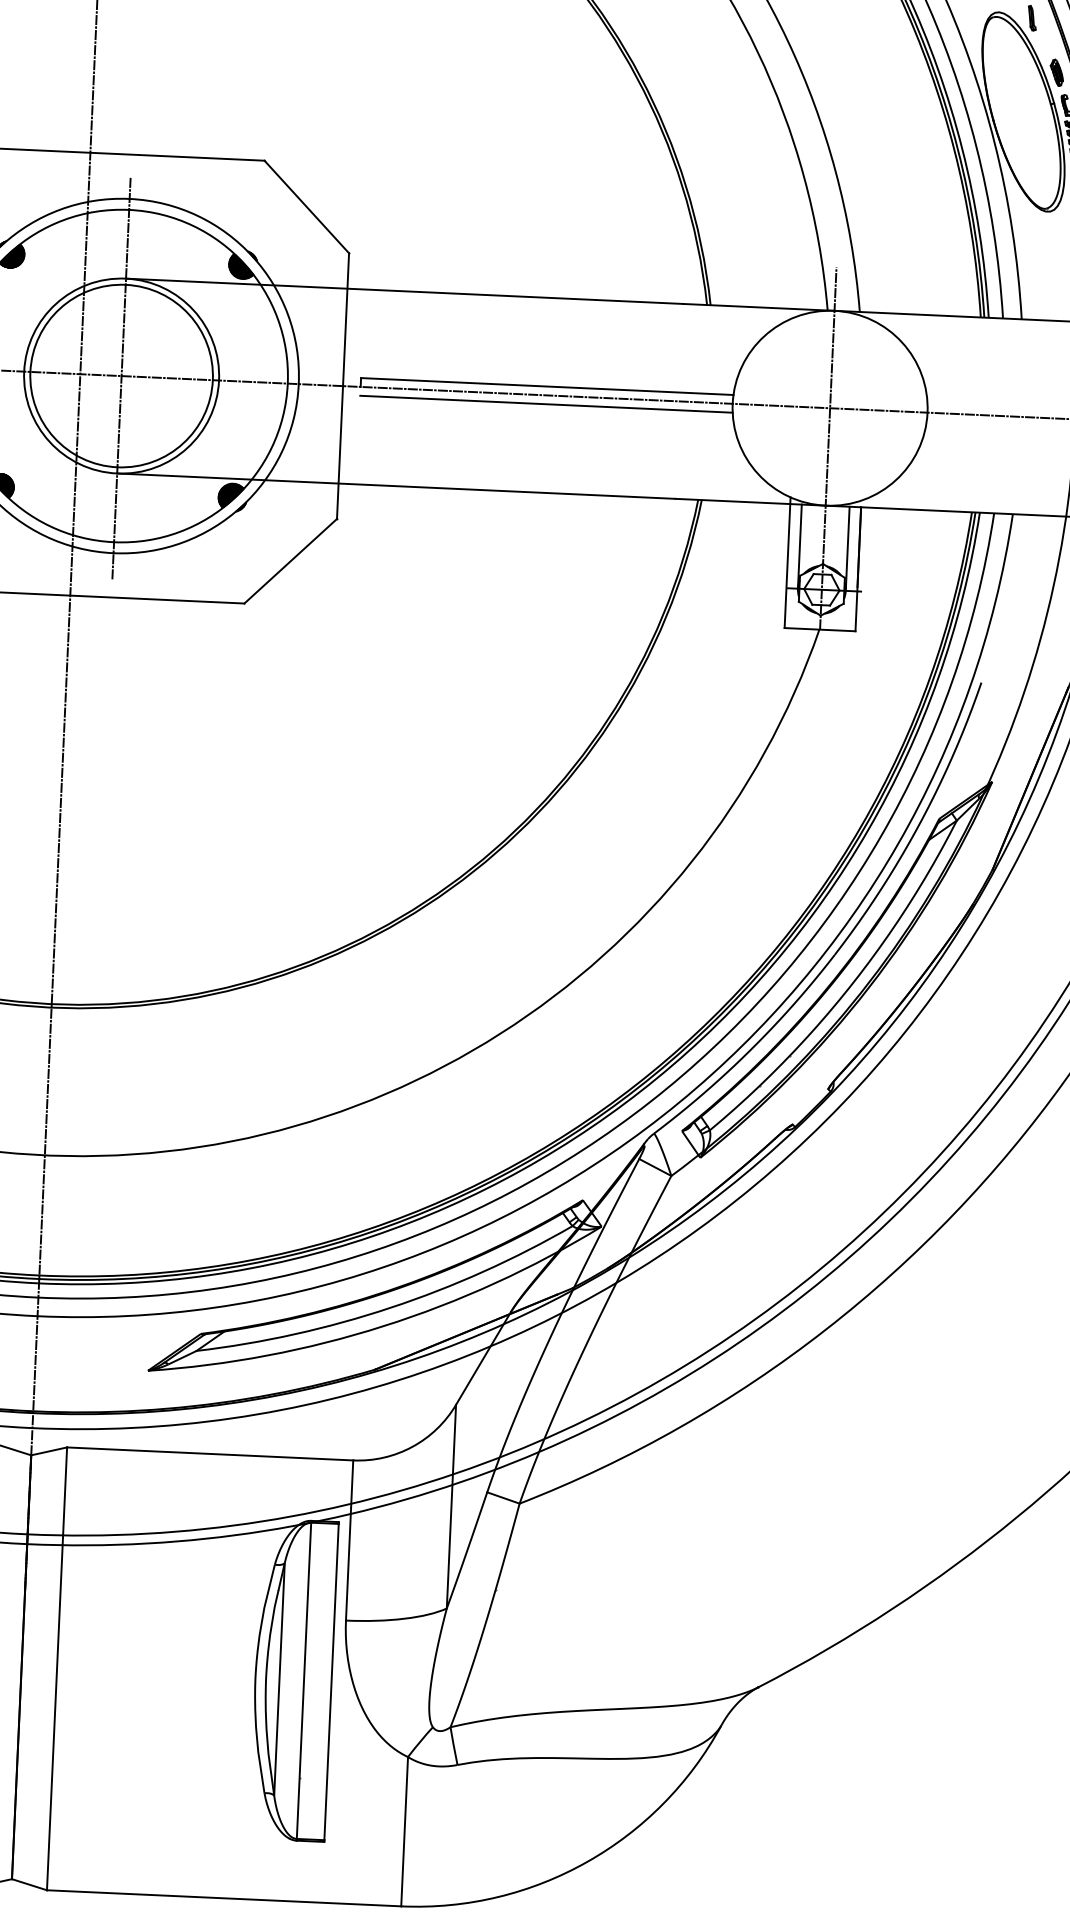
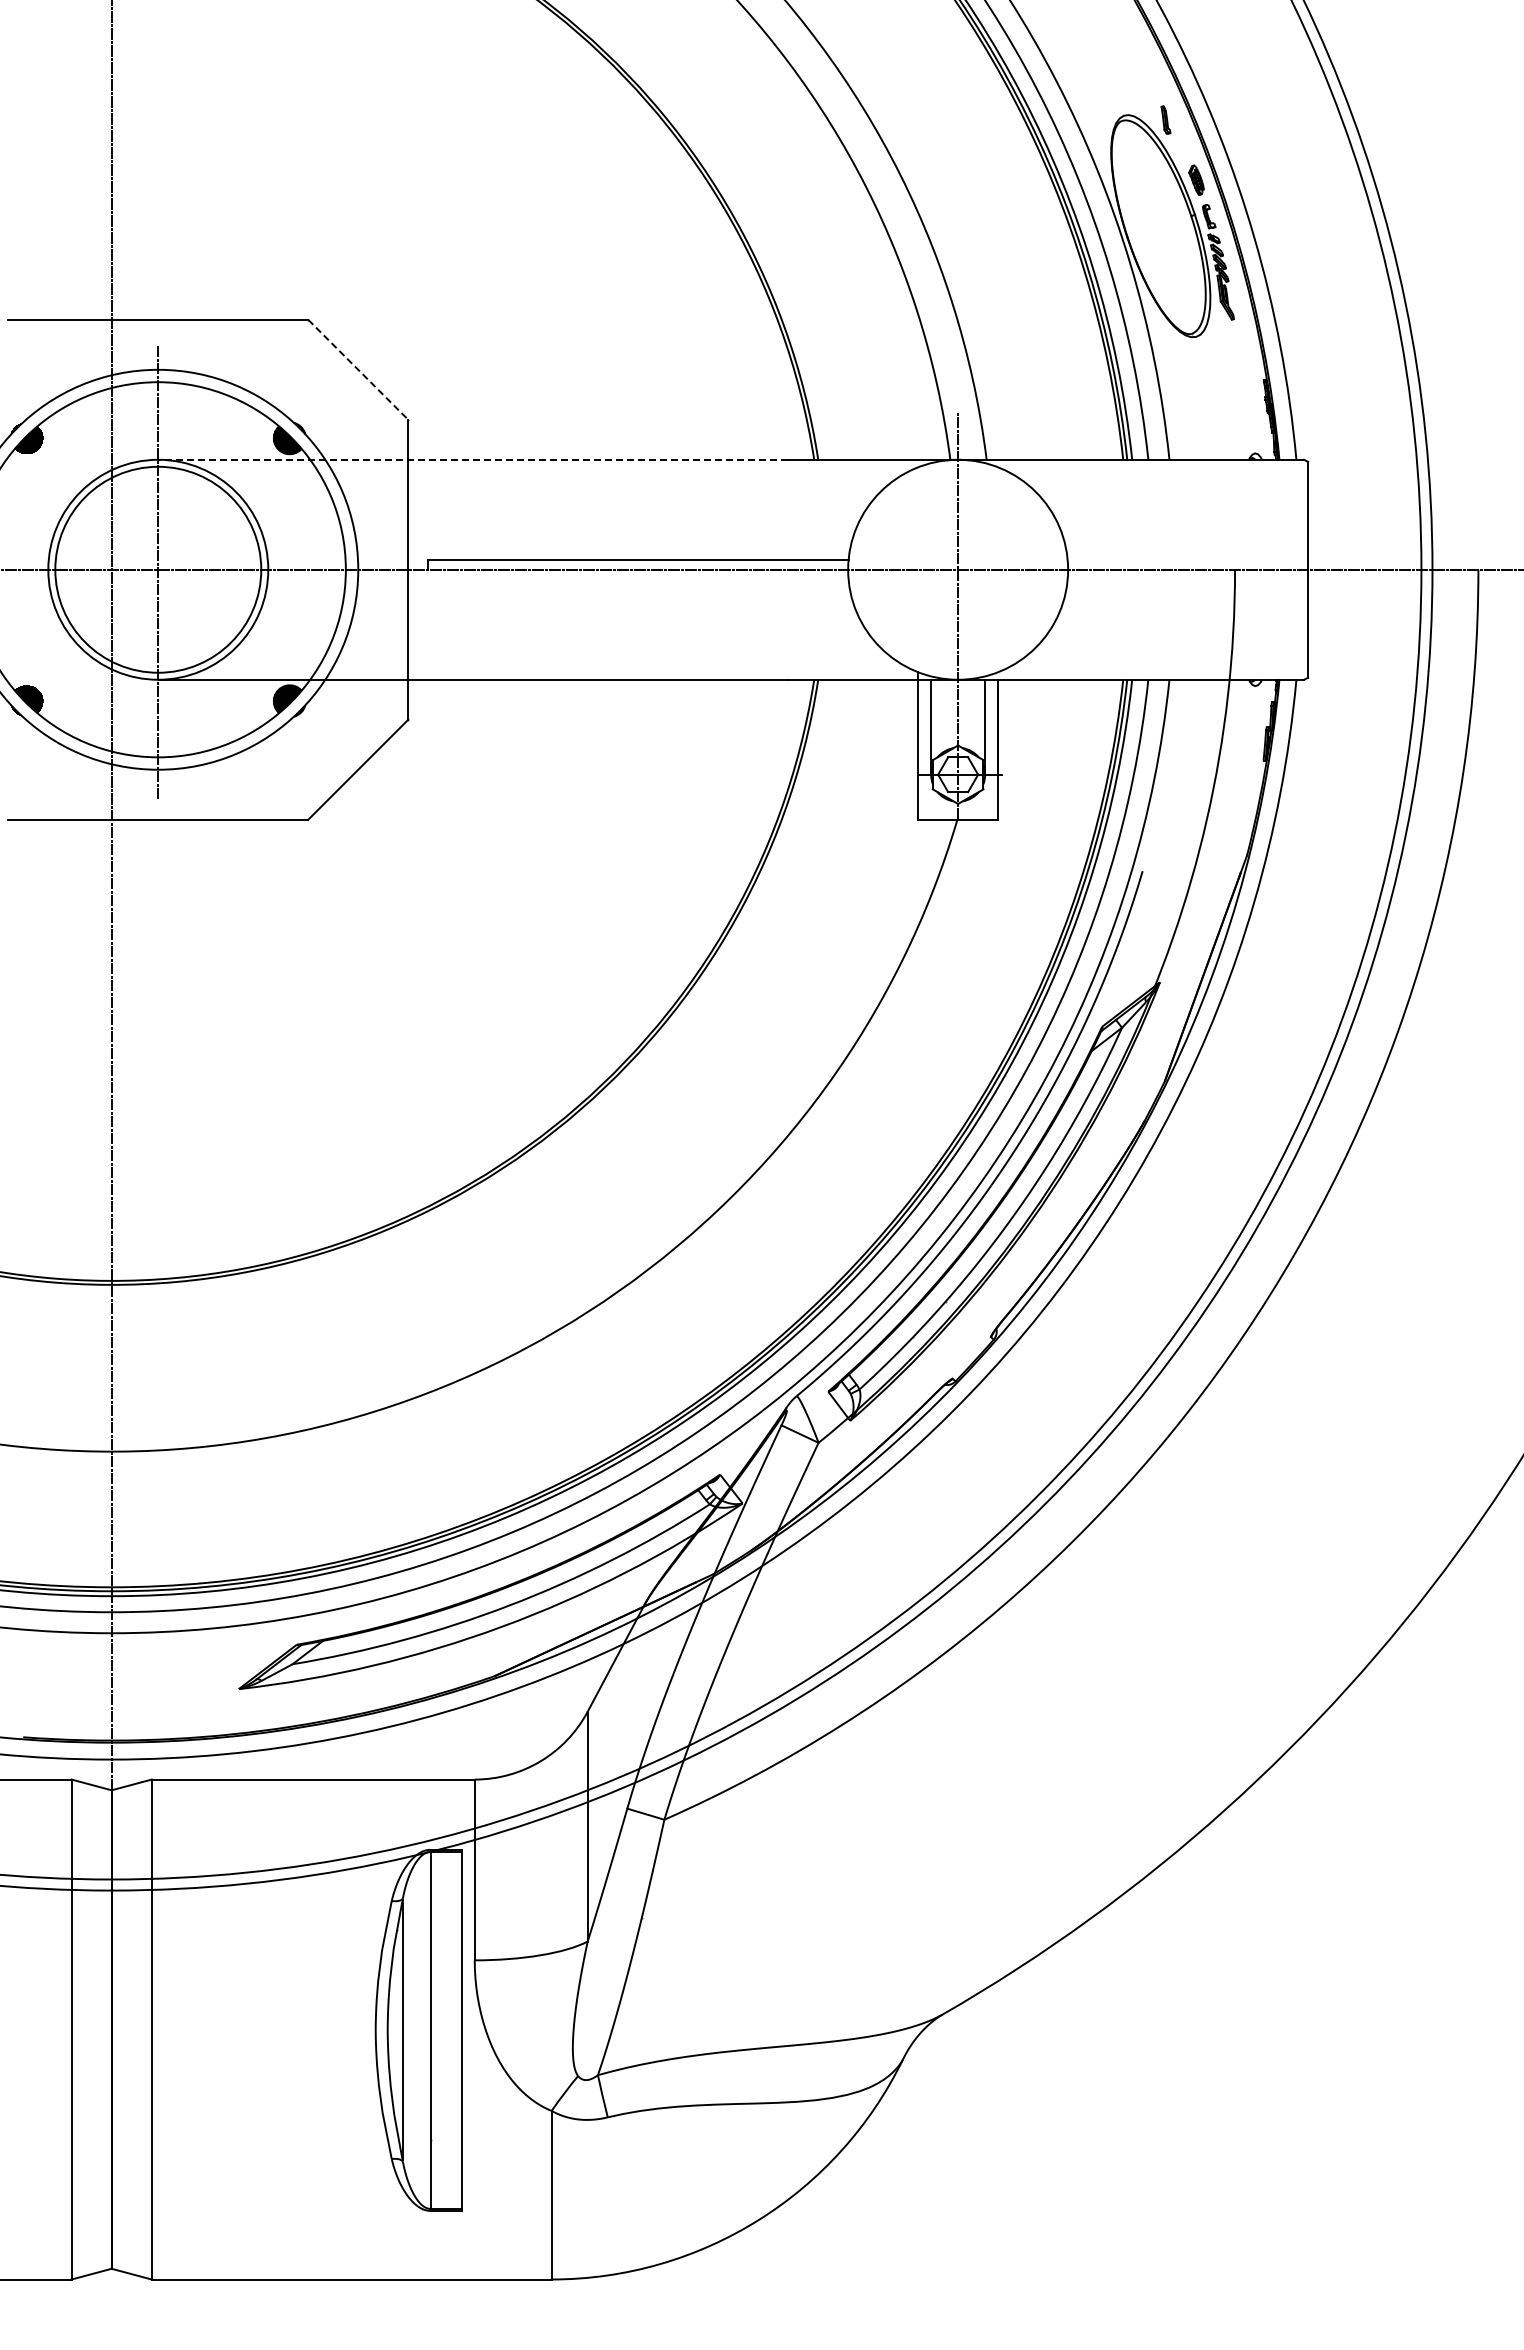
line: (307, 206) -> (358, 369), solid -> dashed
line: (404, 291) -> (472, 459), solid -> dashed
line: (546, 404) -> (638, 579), removed

